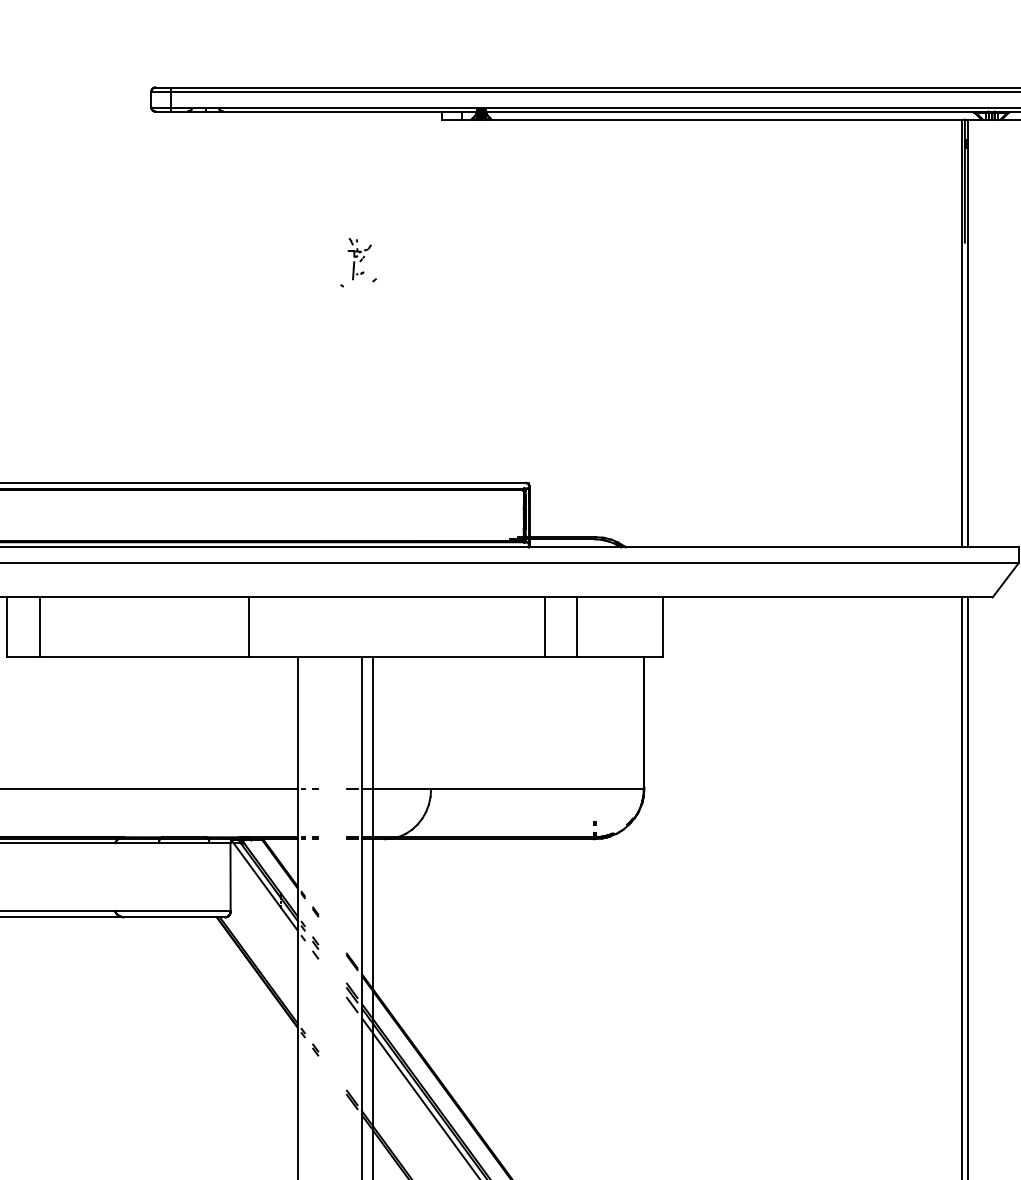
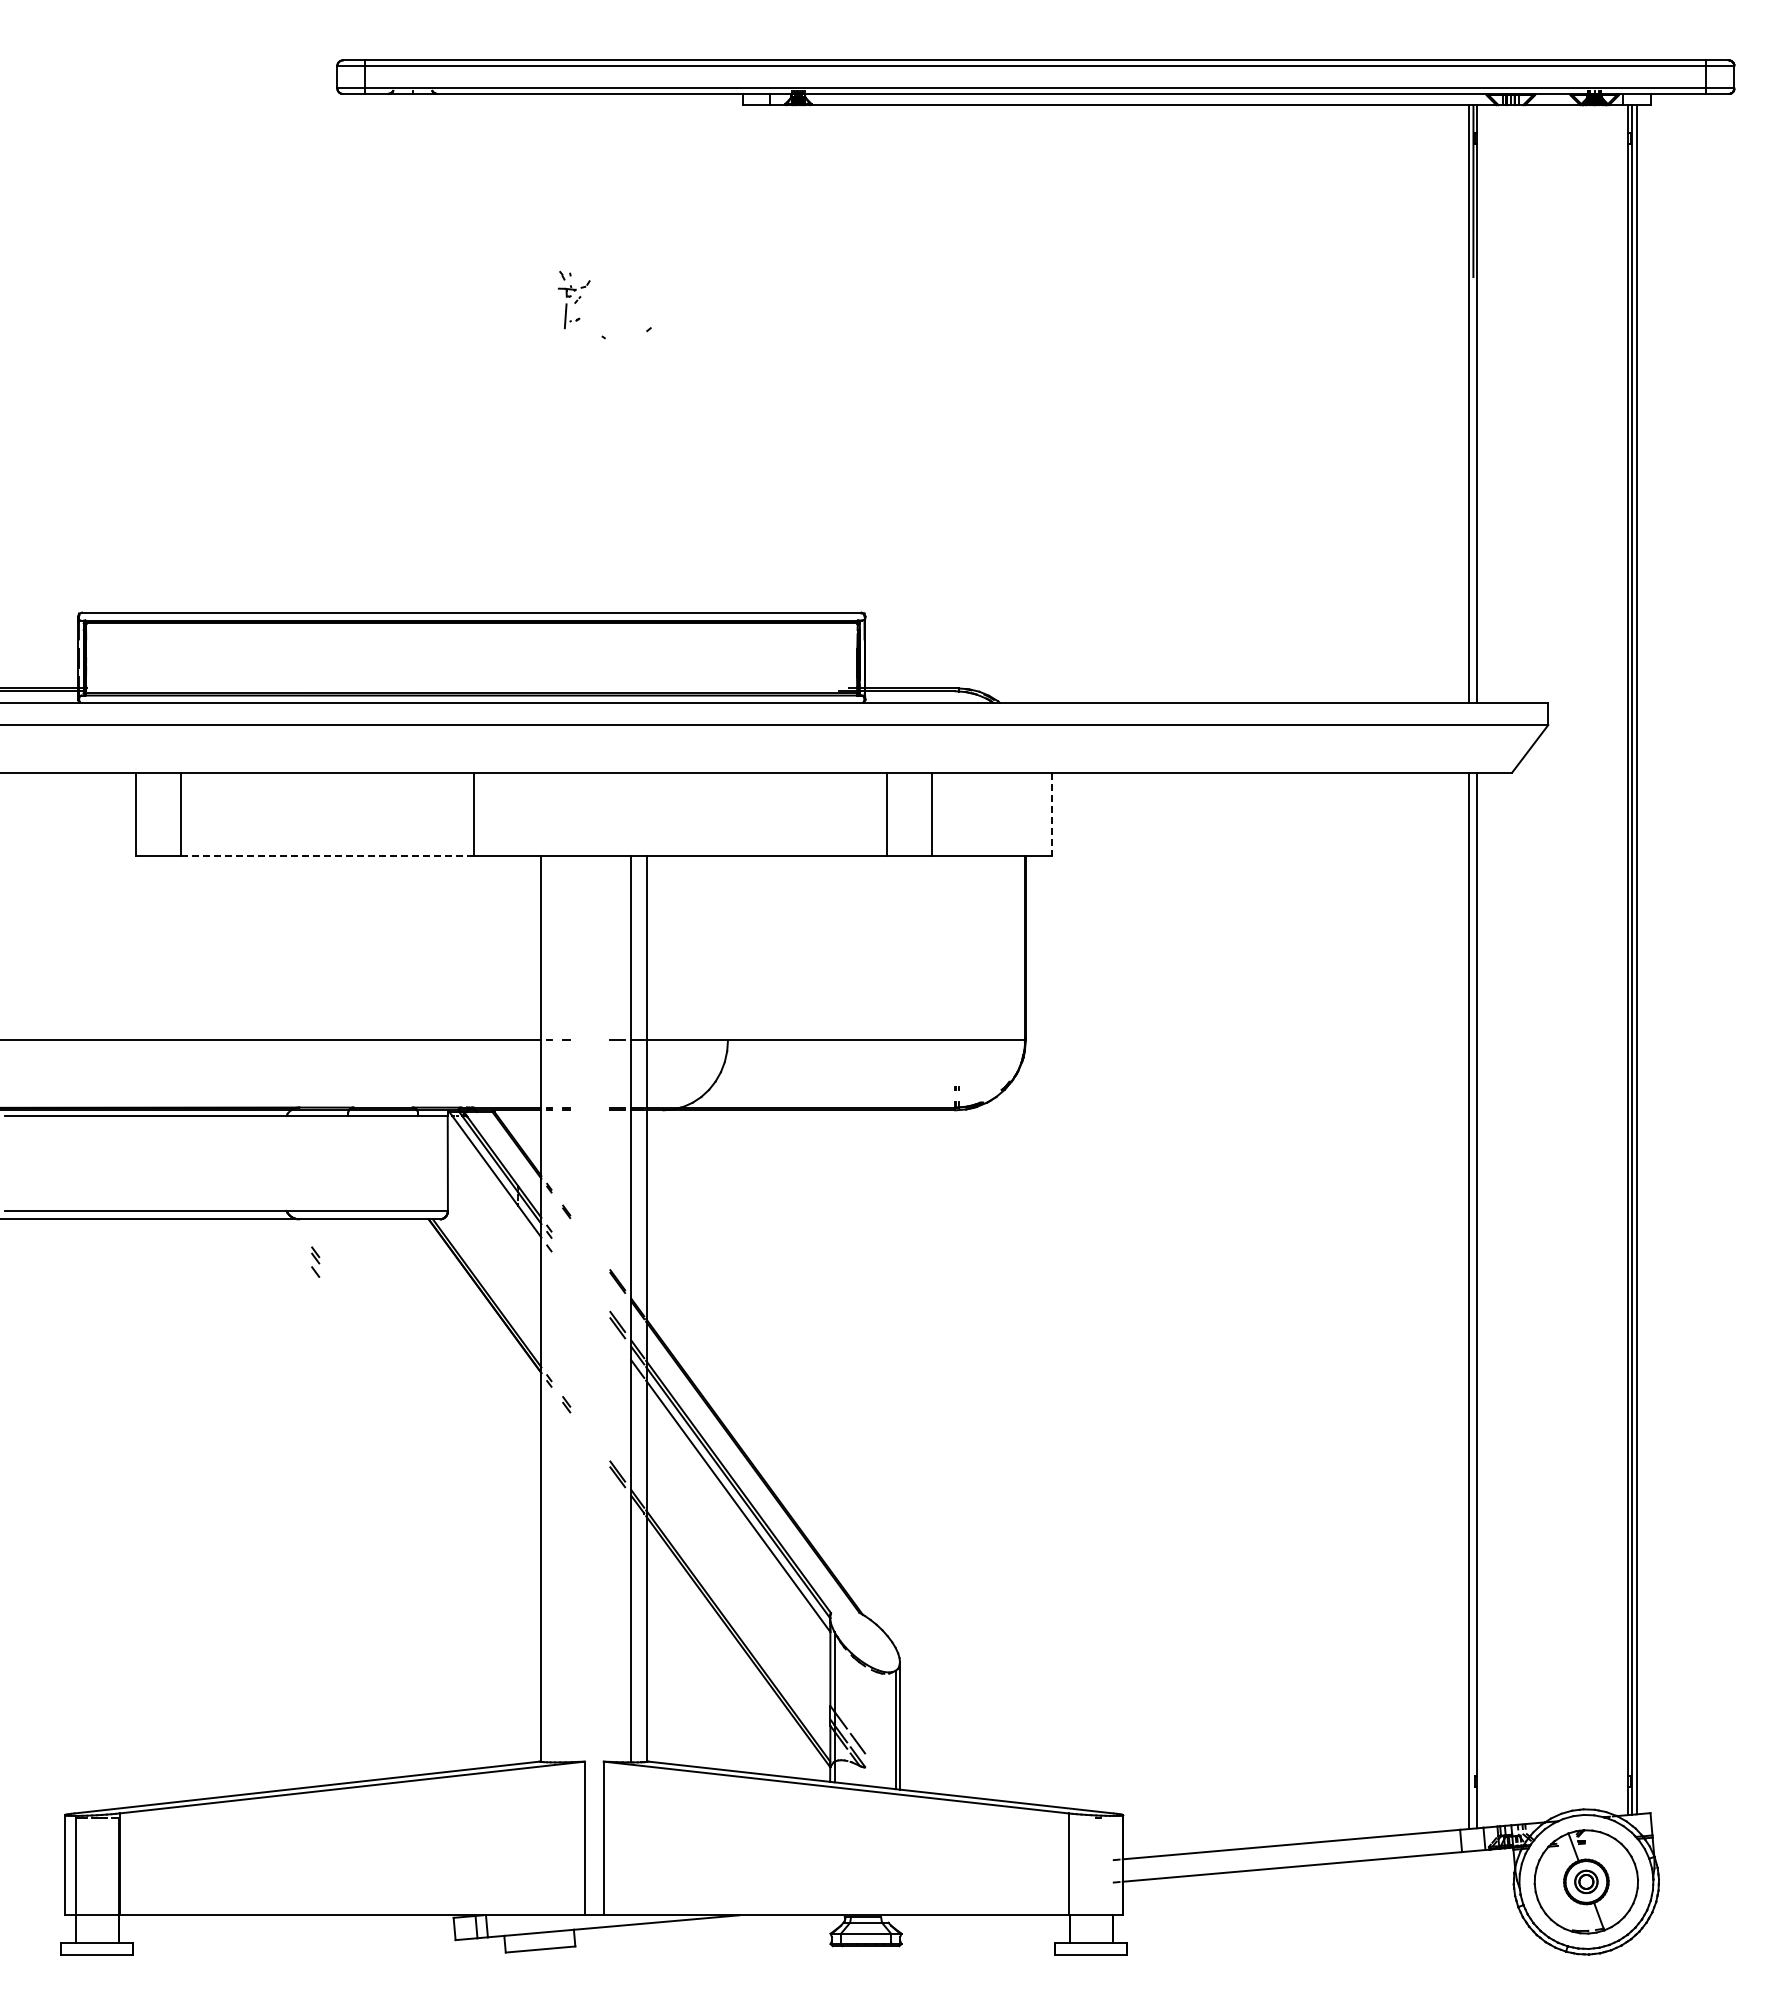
part: (359, 258) -> (573, 299), moved
line: (663, 627) -> (1052, 814), solid -> dashed
line: (145, 657) -> (328, 856), solid -> dashed
part: (315, 947) -> (315, 1261), moved
line: (352, 1004) -> (617, 1341), removed

